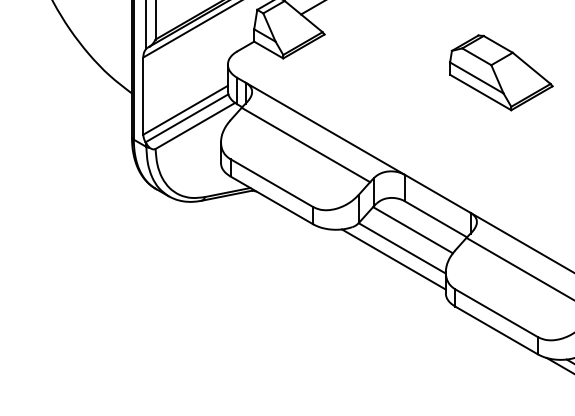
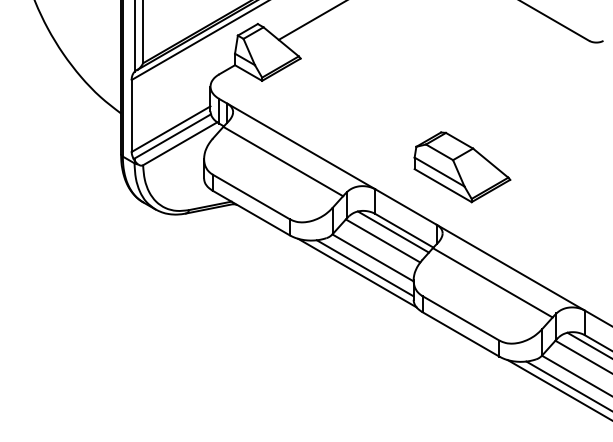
part: (501, 73) -> (462, 167), moved
line: (423, 220) -> (392, 231), added
line: (385, 264) -> (357, 272), added

